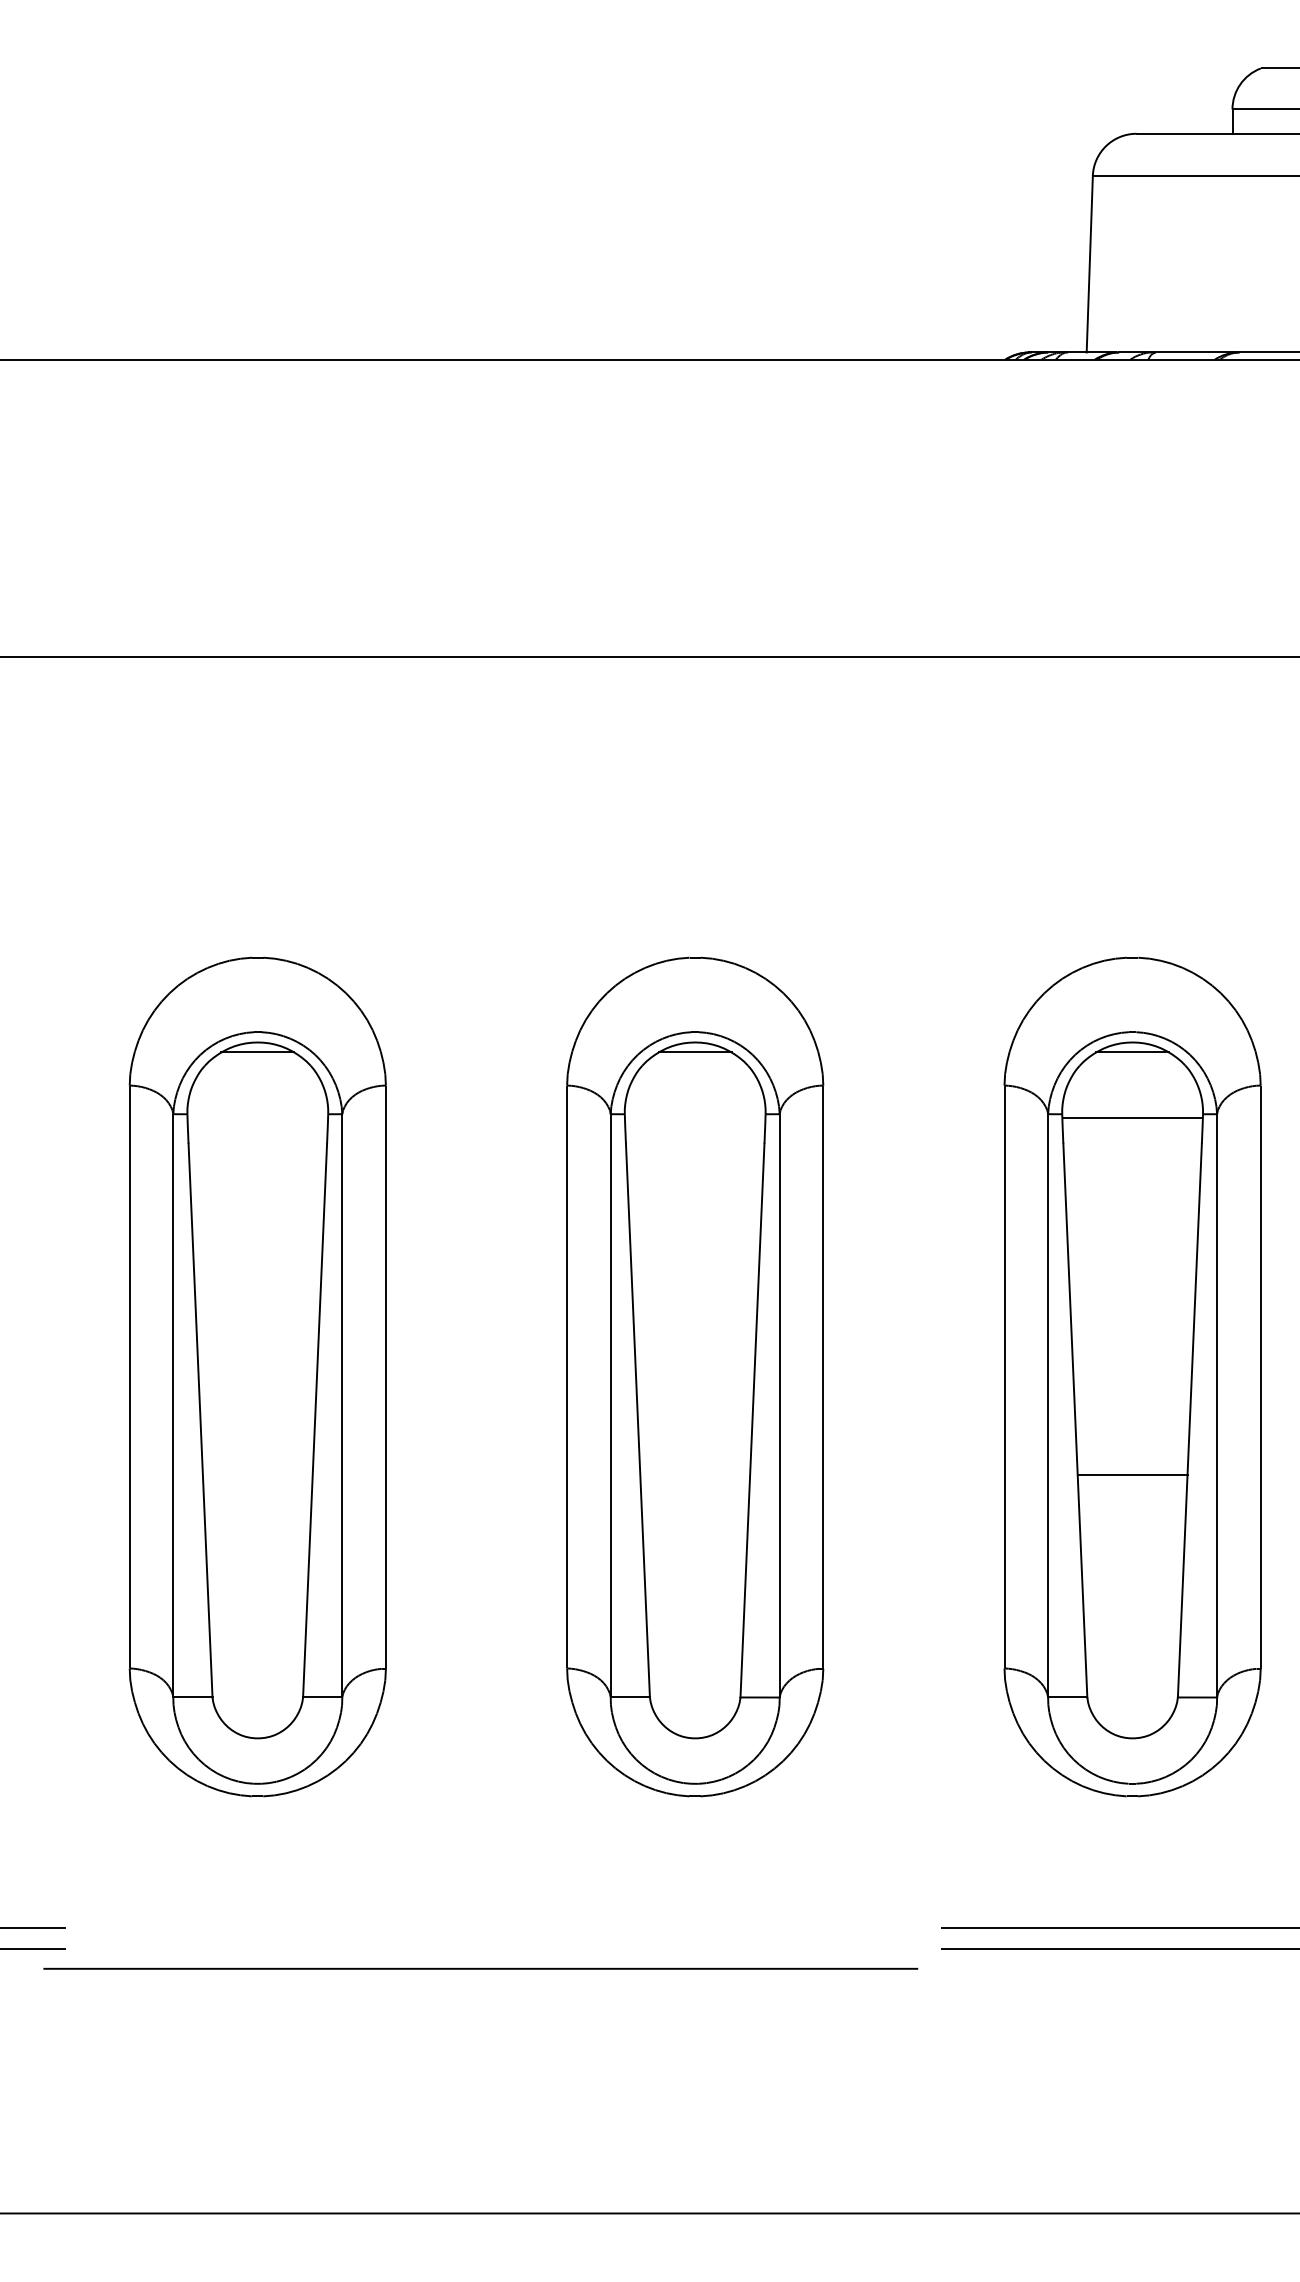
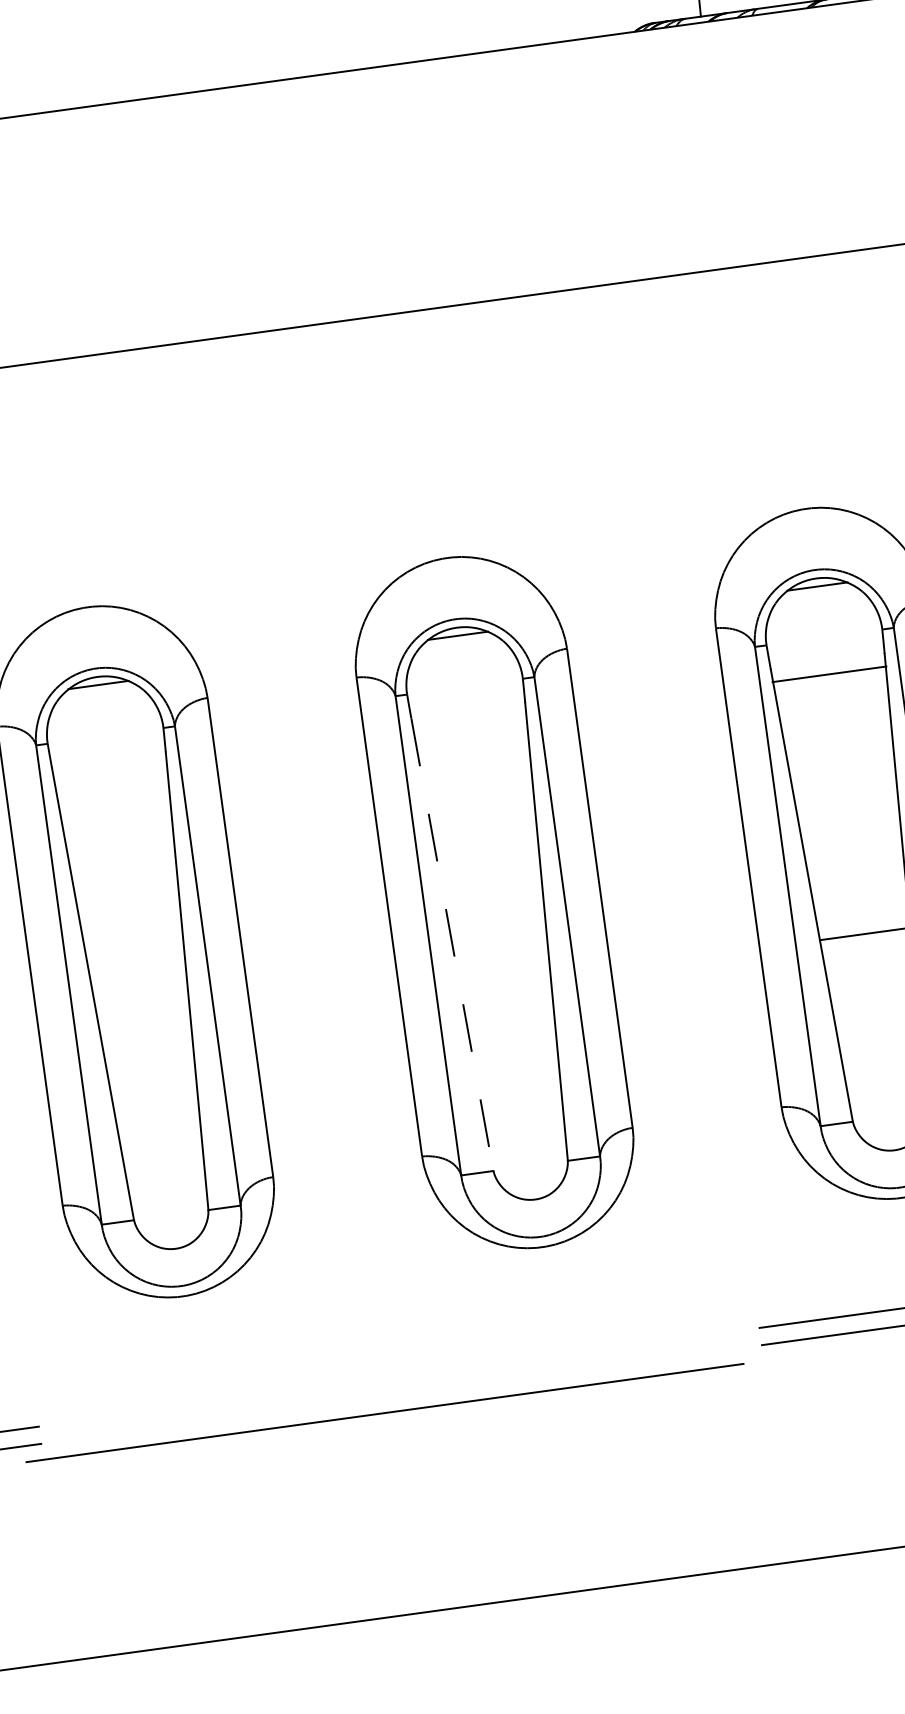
line: (1132, 1118) -> (829, 674), moved
line: (637, 1421) -> (452, 945), solid -> dashed

